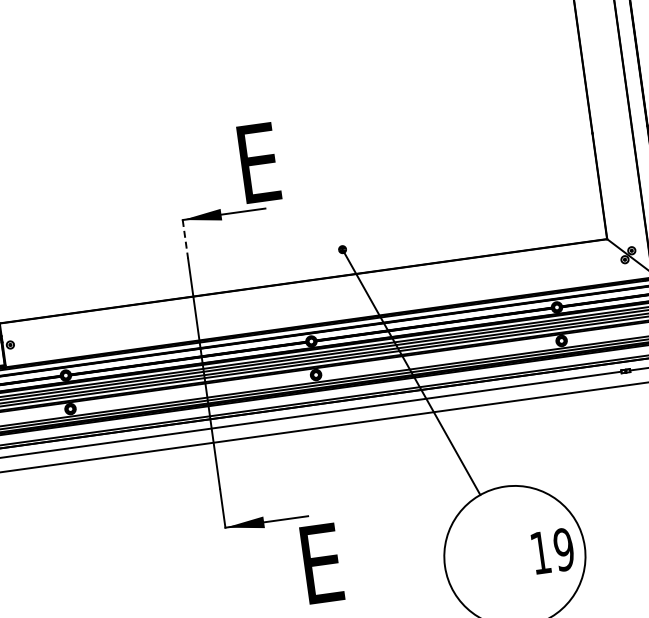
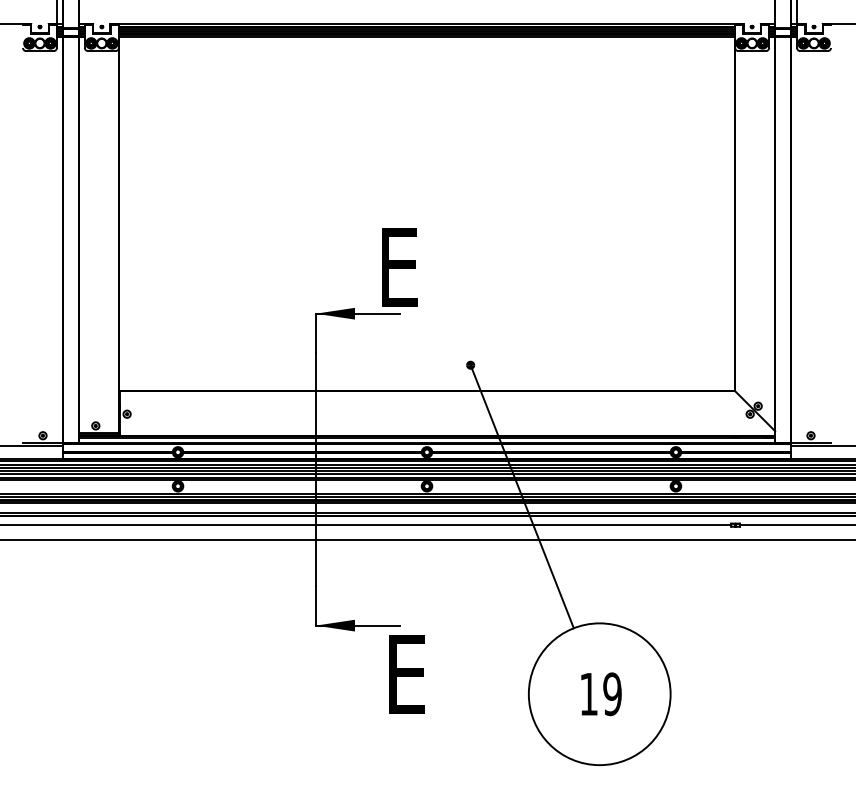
line: (185, 239) -> (315, 333), dashed -> solid
text: (553, 551) -> (601, 694), moved

